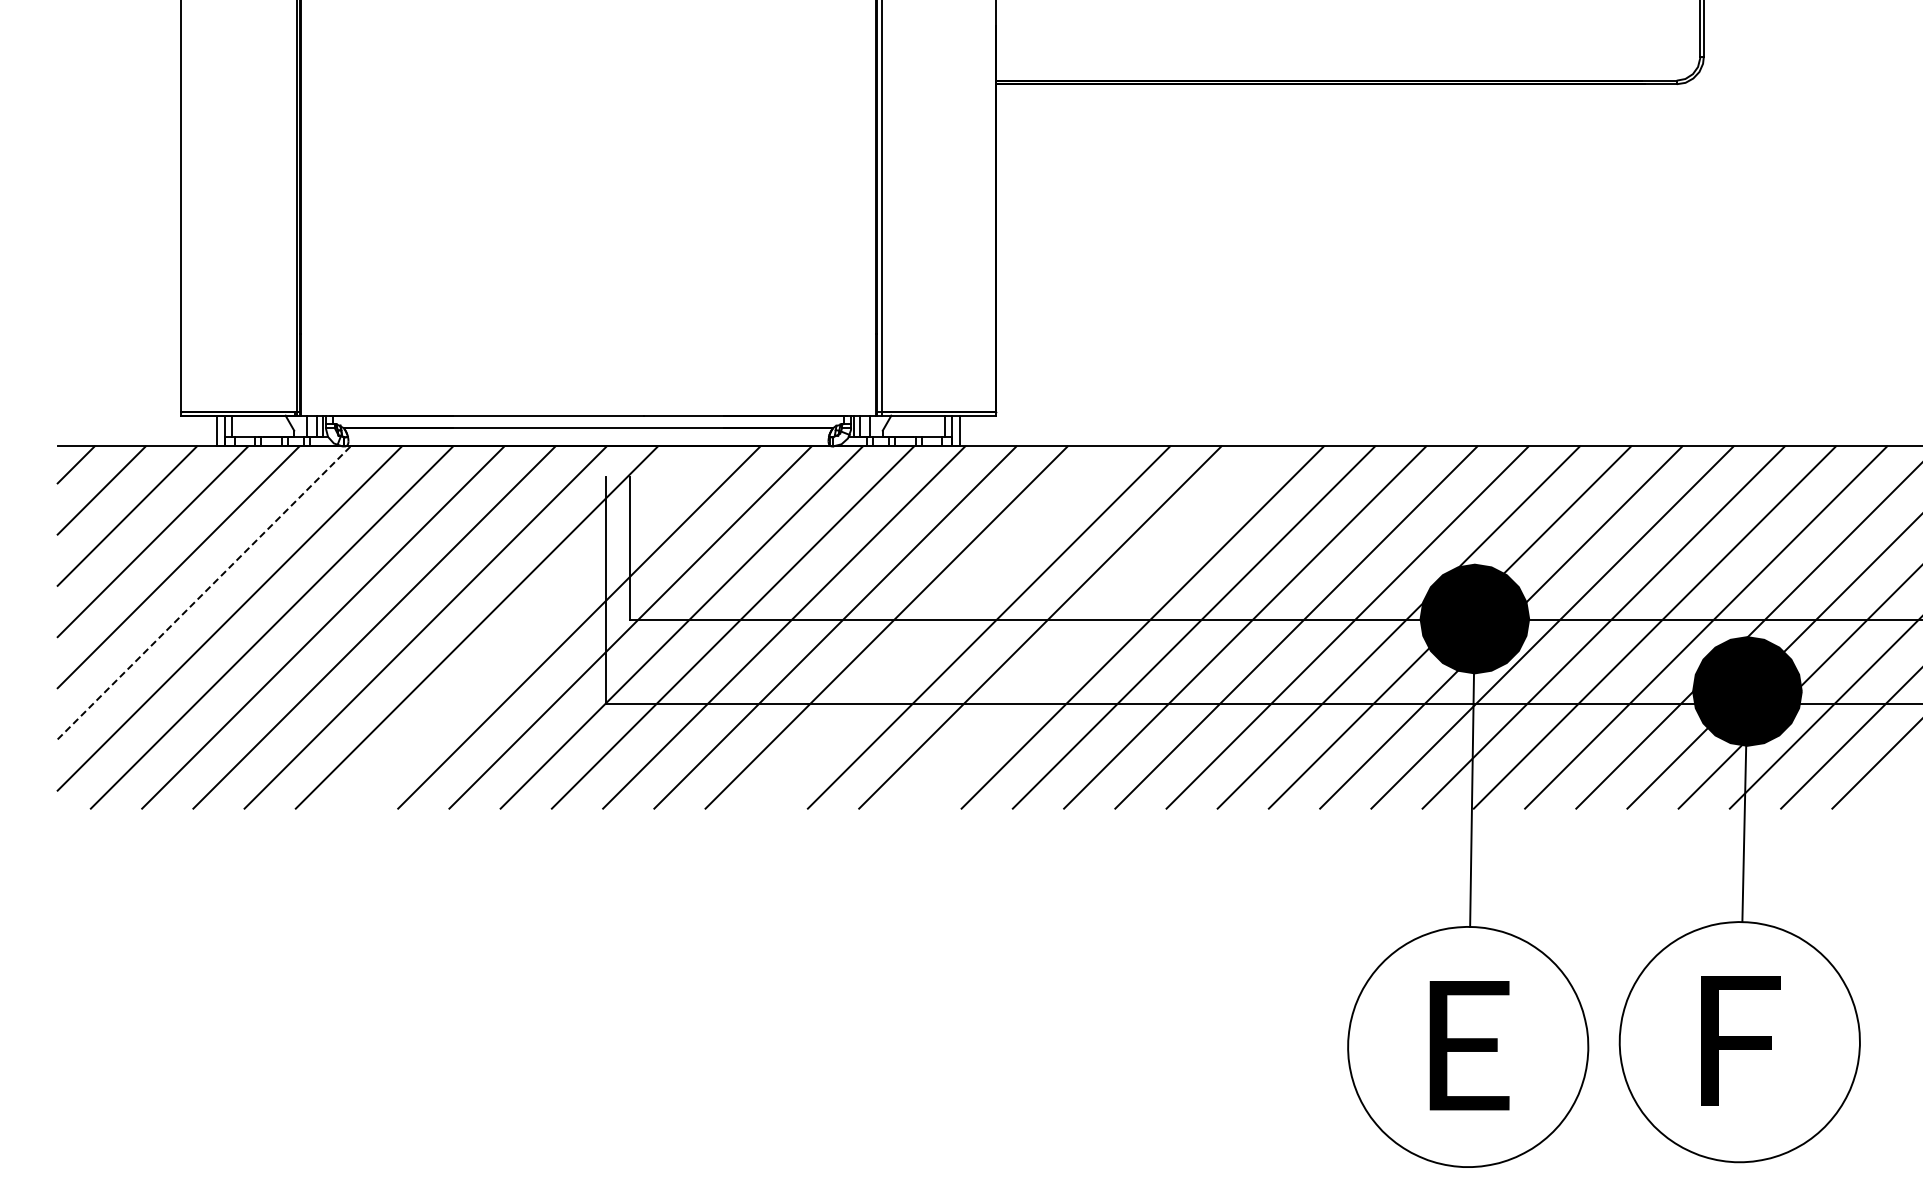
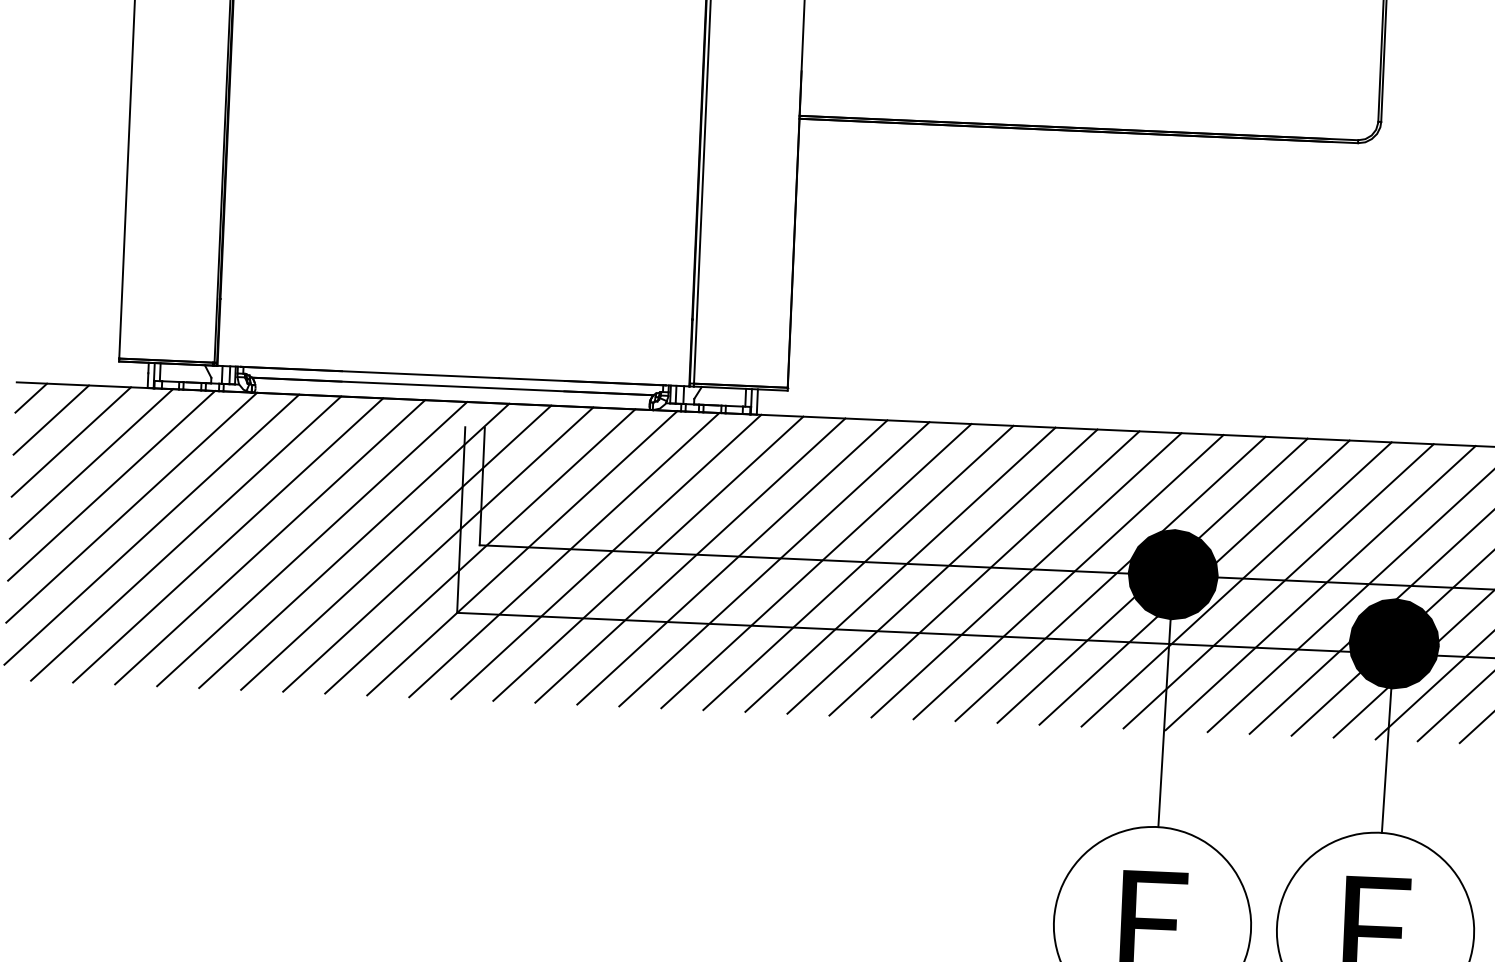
line: (204, 592) -> (131, 507), dashed -> solid
line: (527, 627) -> (395, 547), added
line: (937, 627) -> (732, 562), added
line: (1091, 627) -> (858, 567), added

